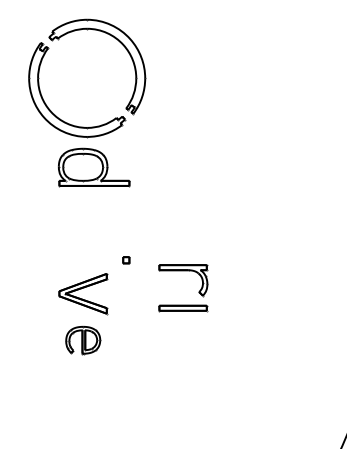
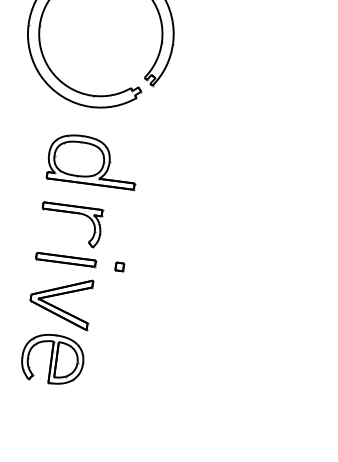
part: (94, 167) -> (93, 161), moved
part: (198, 291) -> (87, 241), moved
part: (83, 340) -> (53, 359), size x1.43

